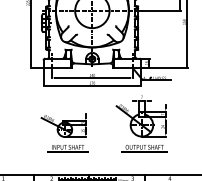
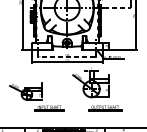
line: (162, 10) -> (118, 7), solid -> dashed
line: (92, 77) -> (67, 56), solid -> dashed
part: (140, 116) -> (90, 82), moved
part: (63, 125) -> (25, 91), moved

